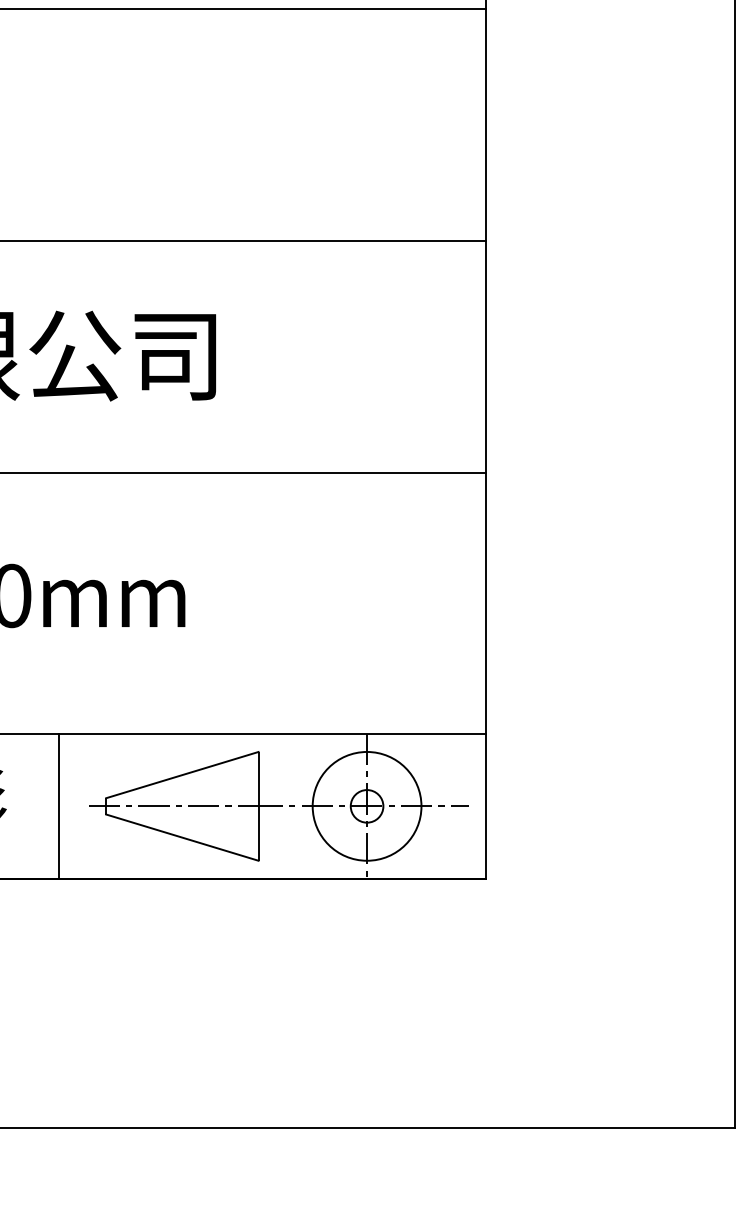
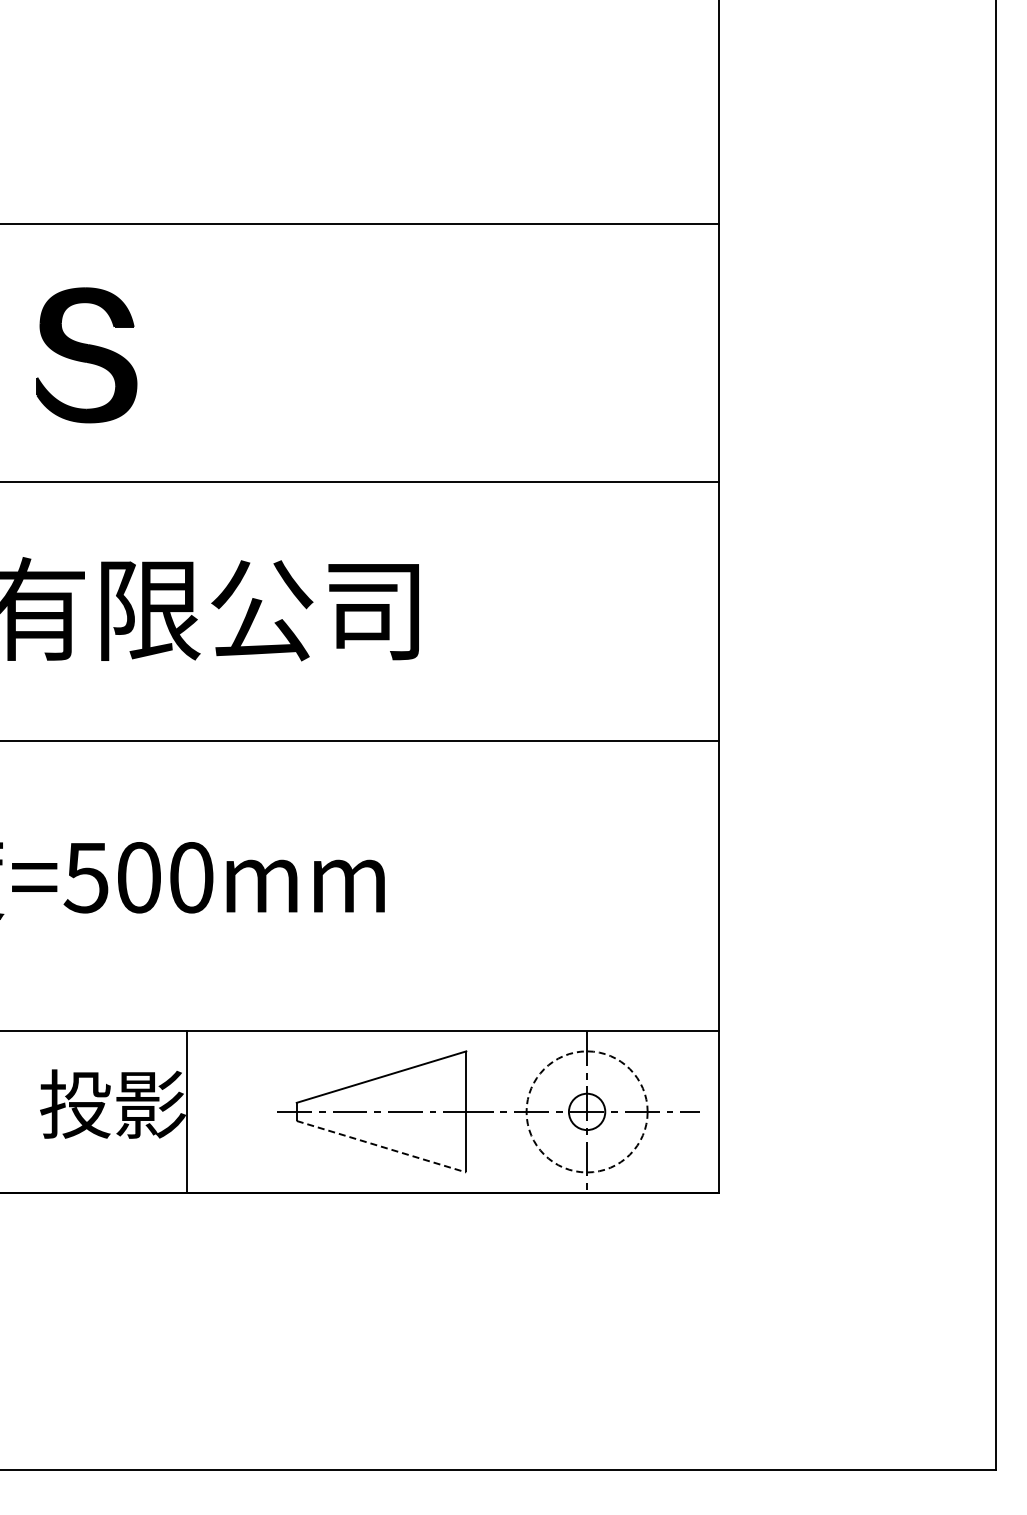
line: (58, 805) -> (186, 1111), moved
circle: (366, 805) -> (586, 1111), solid -> dashed
line: (182, 837) -> (381, 1146), solid -> dashed

